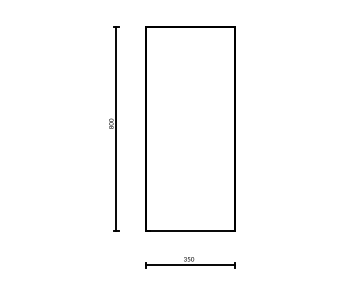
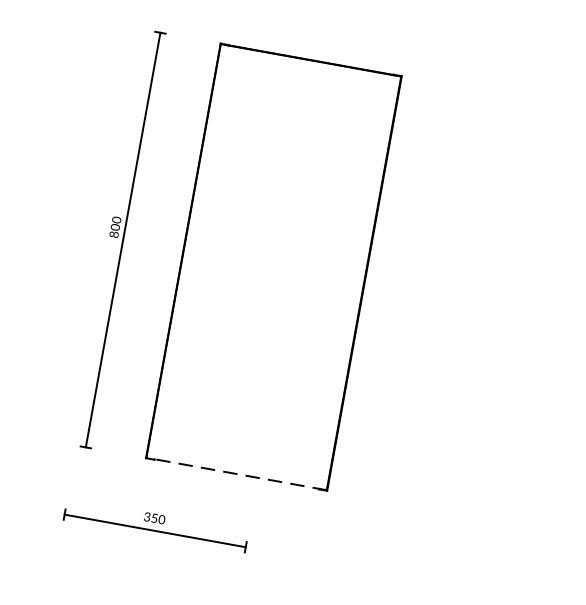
line: (189, 231) -> (234, 474), solid -> dashed
part: (190, 262) -> (156, 525), moved

